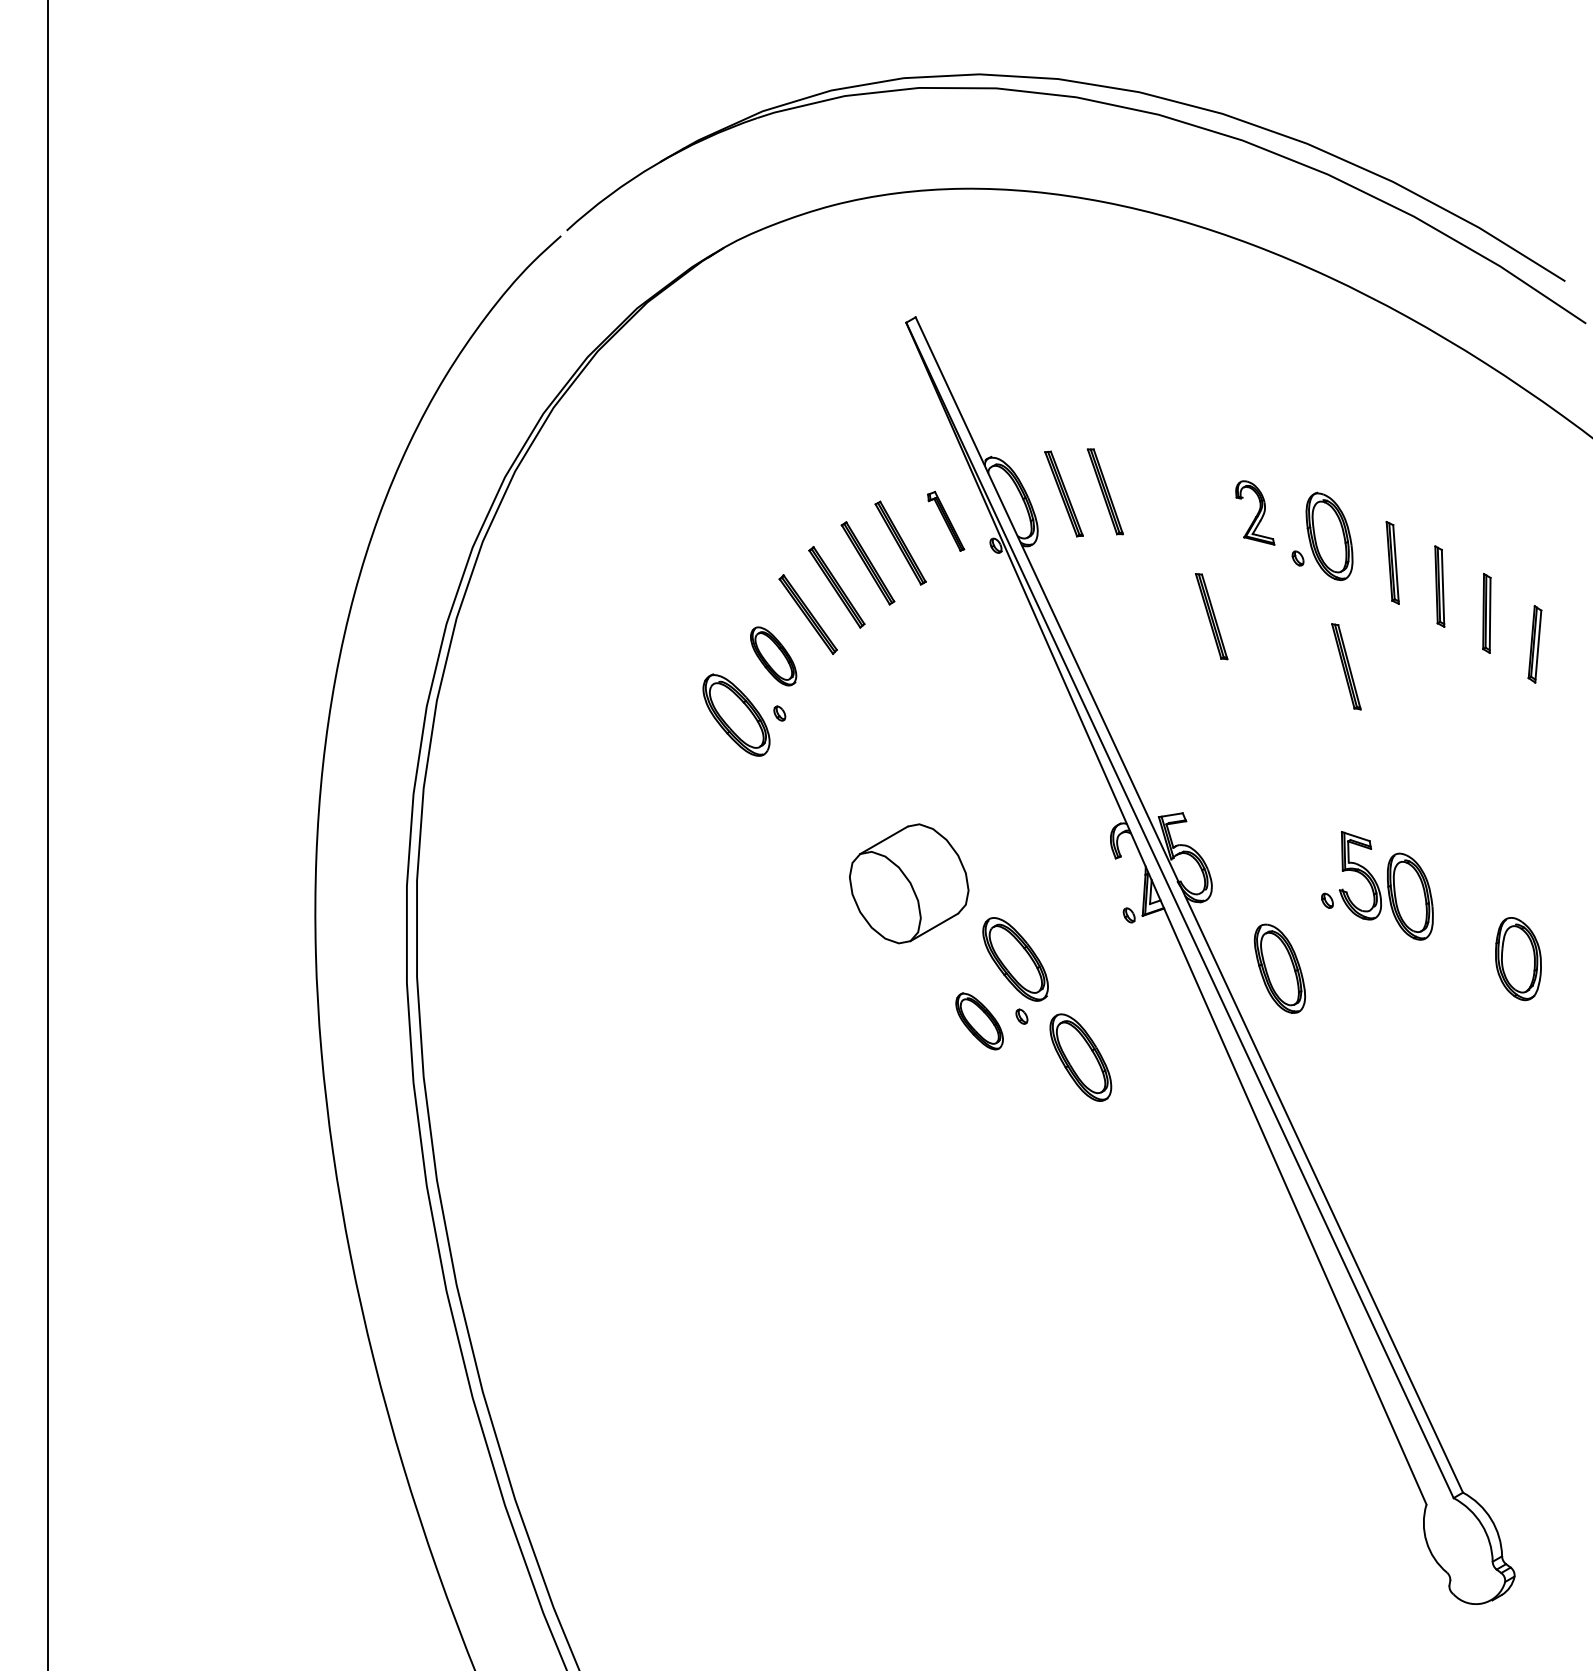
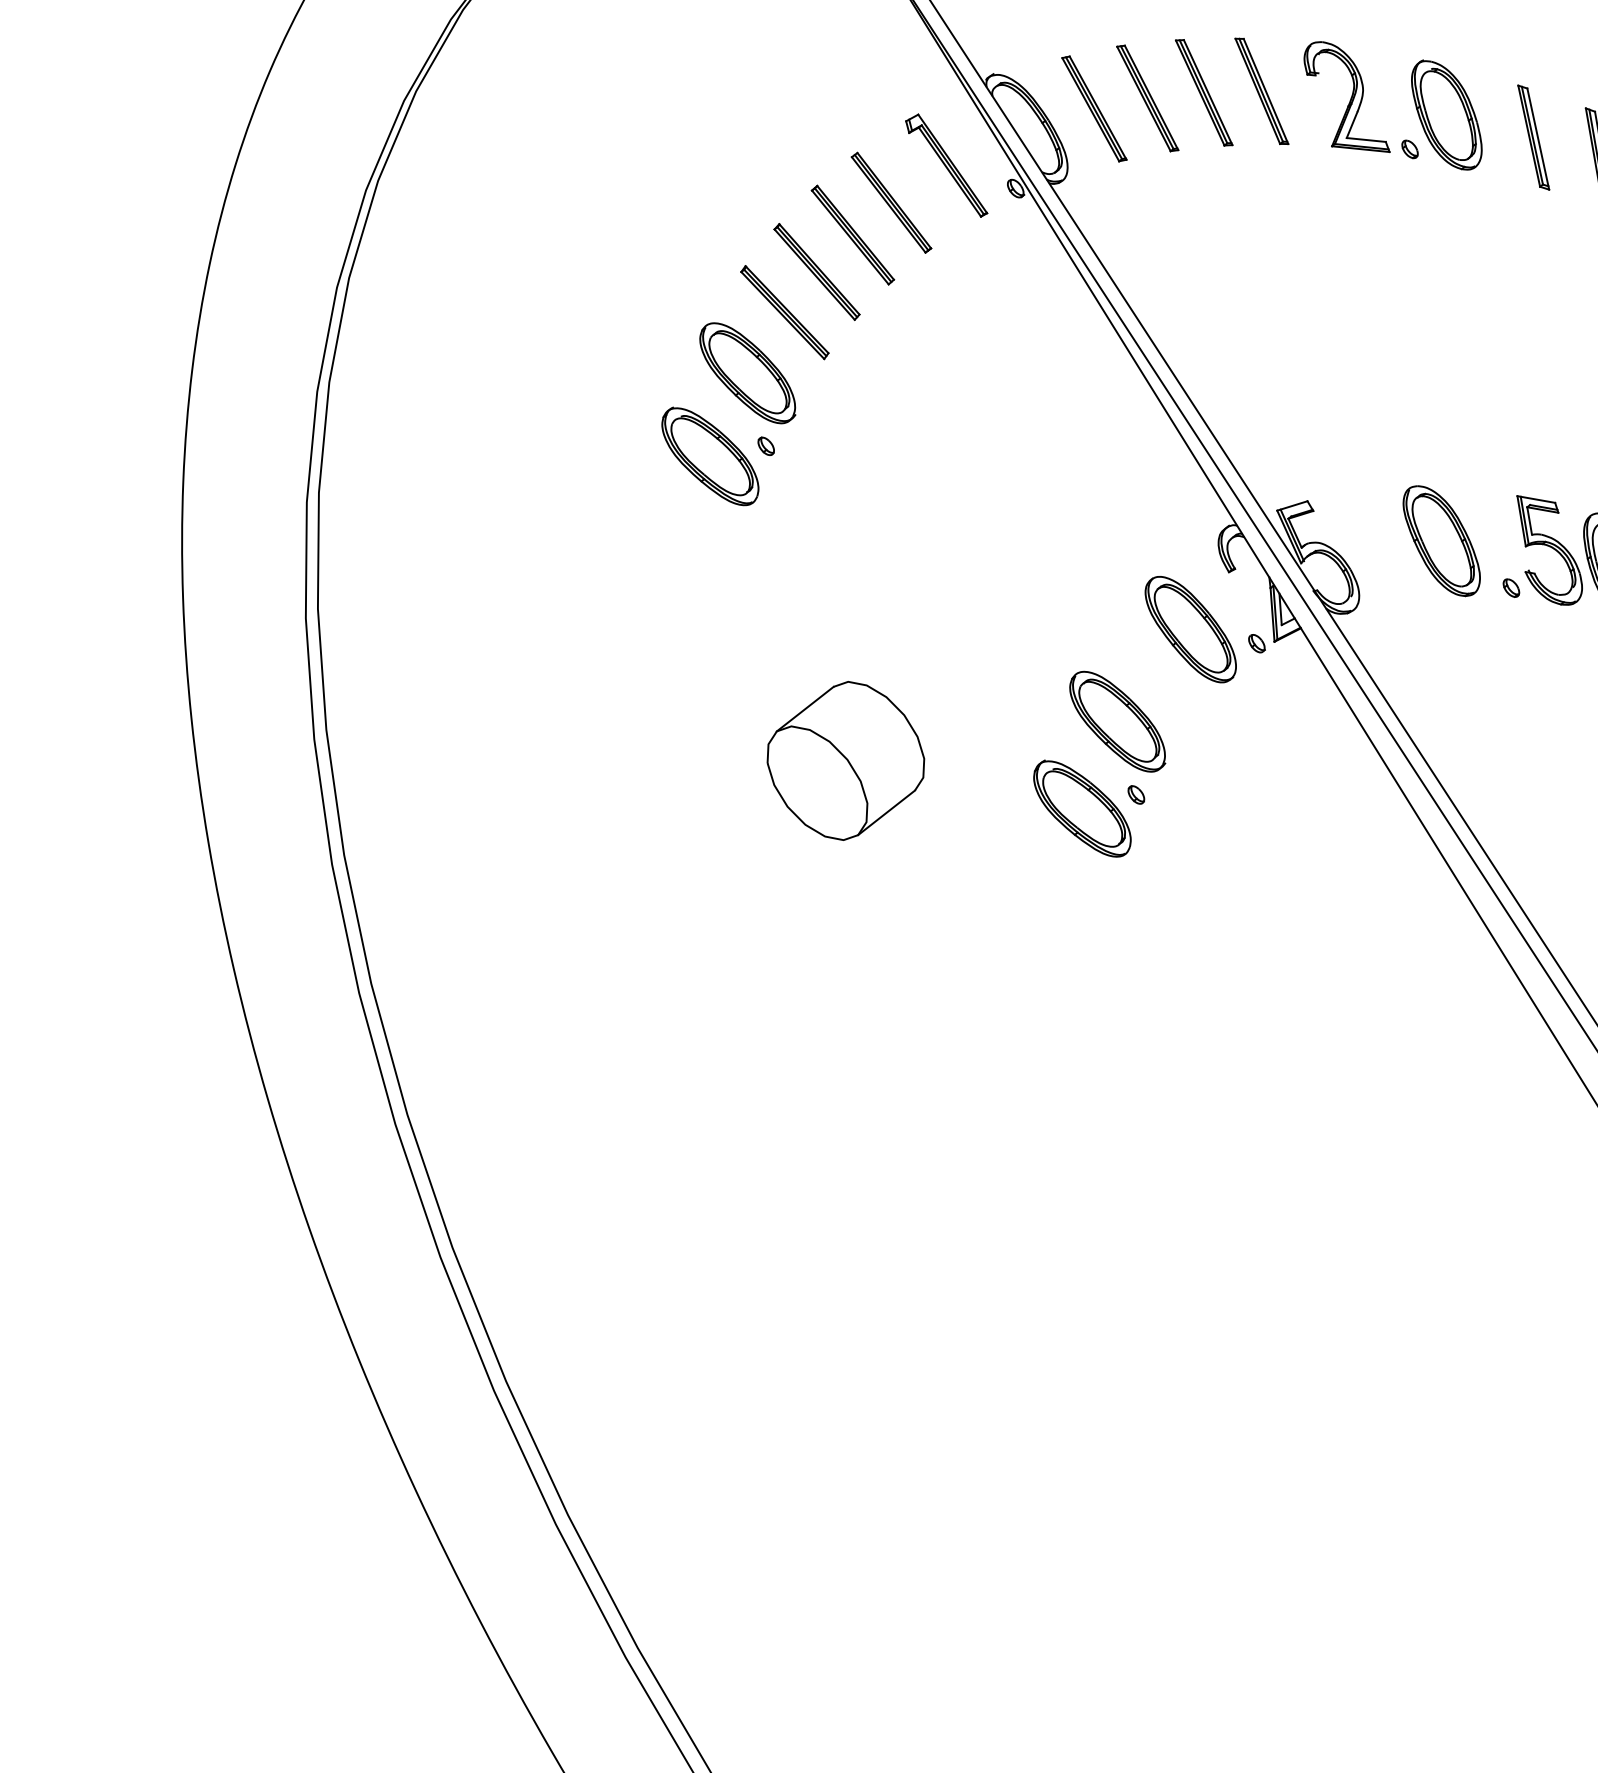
part: (1255, 512) -> (1346, 97), size x1.43
part: (945, 521) -> (945, 166), size x1.43
part: (1211, 616) -> (1203, 92), moved
part: (773, 656) -> (747, 373), size x1.43
part: (1346, 666) -> (1261, 91), moved
part: (909, 883) -> (846, 760), moved
part: (1279, 968) -> (1441, 540), moved
part: (979, 1021) -> (1082, 808), size x1.43
part: (1080, 1057) -> (1190, 629), moved

